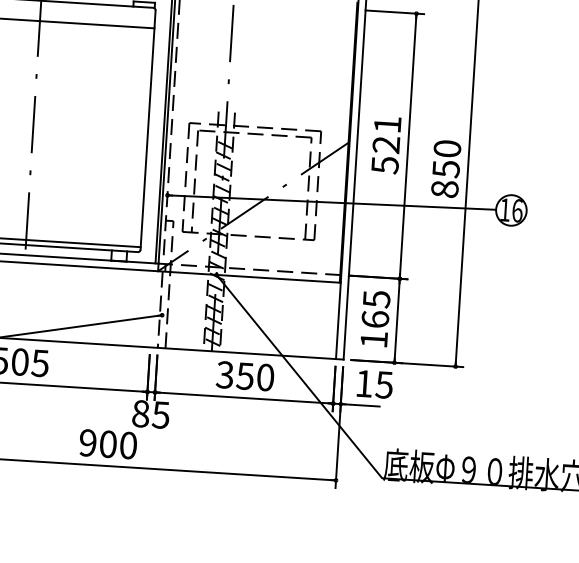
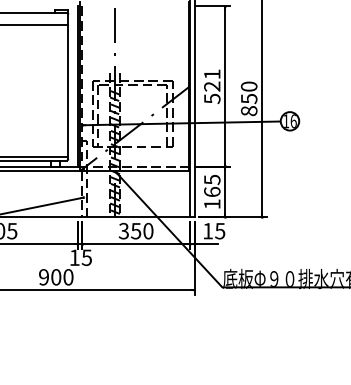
text: (140, 413) -> (74, 257), 85 -> 15

